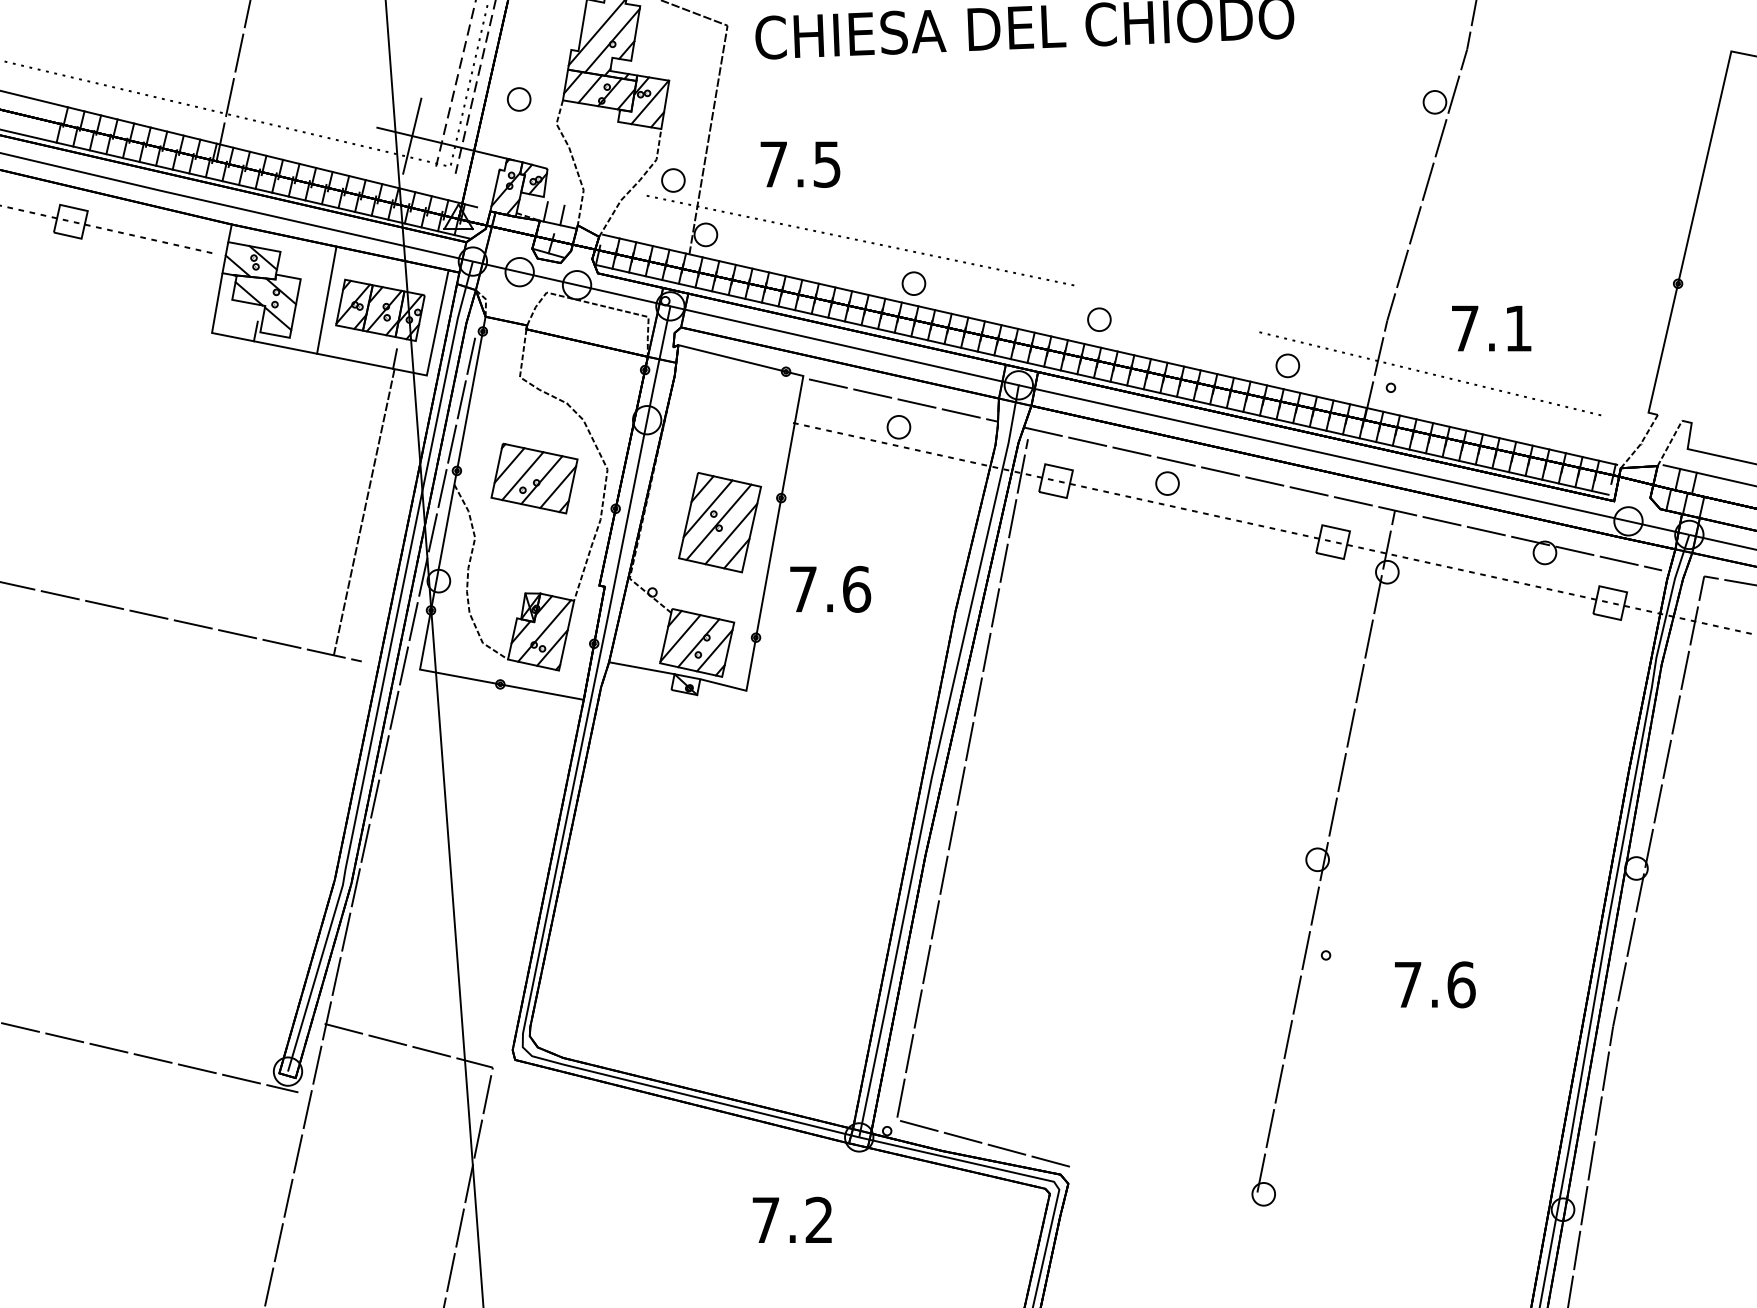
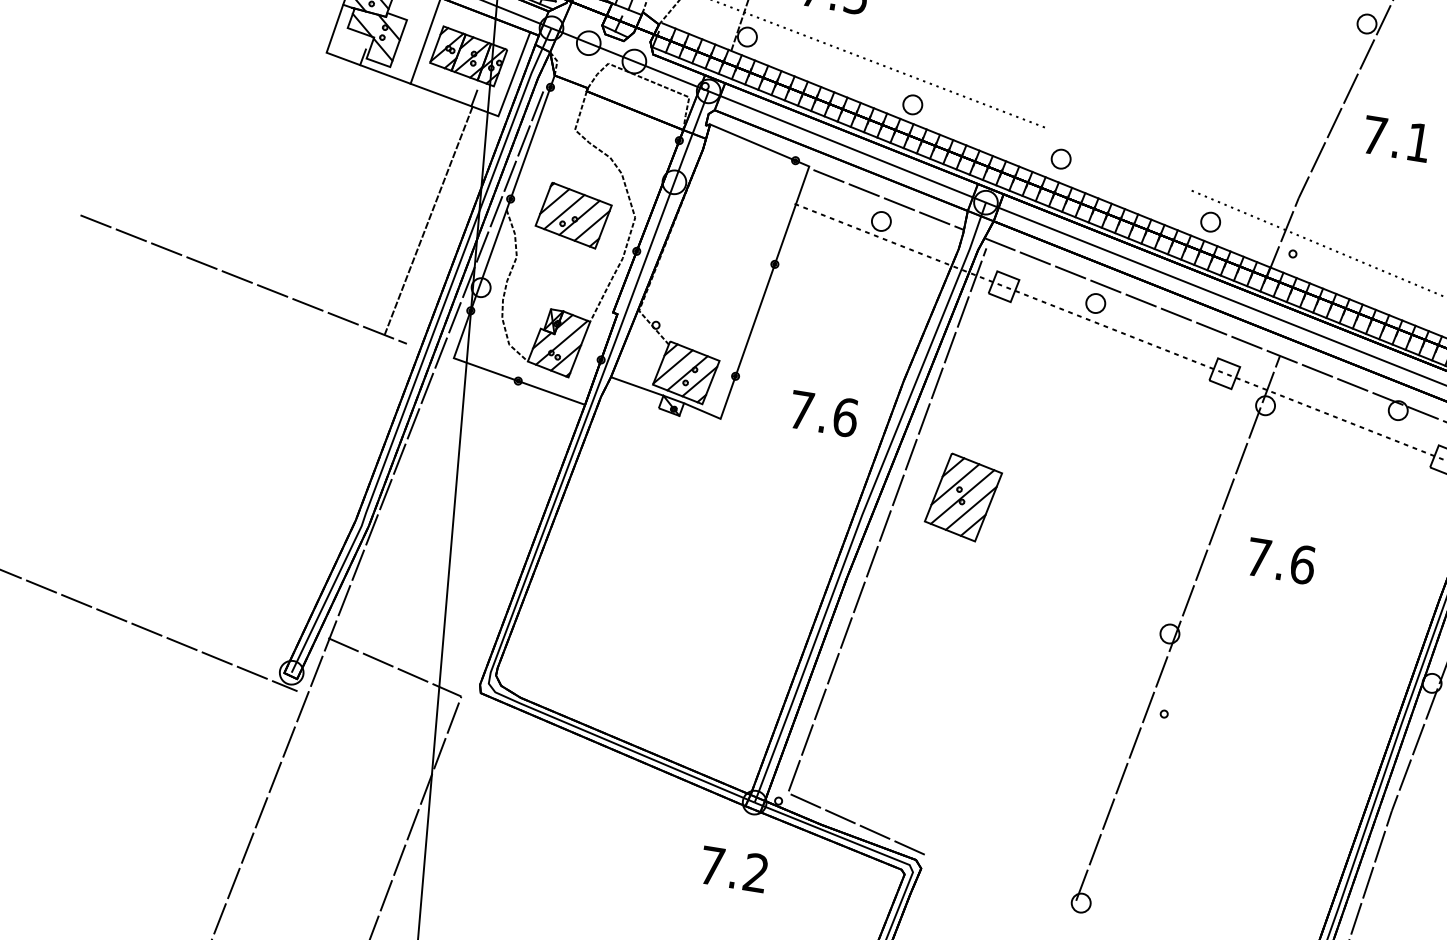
text: (1491, 328) -> (1396, 139), moved
part: (719, 522) -> (963, 497), moved
text: (830, 589) -> (823, 414), moved
text: (1435, 984) -> (1281, 560), moved
text: (791, 1219) -> (733, 868), moved

